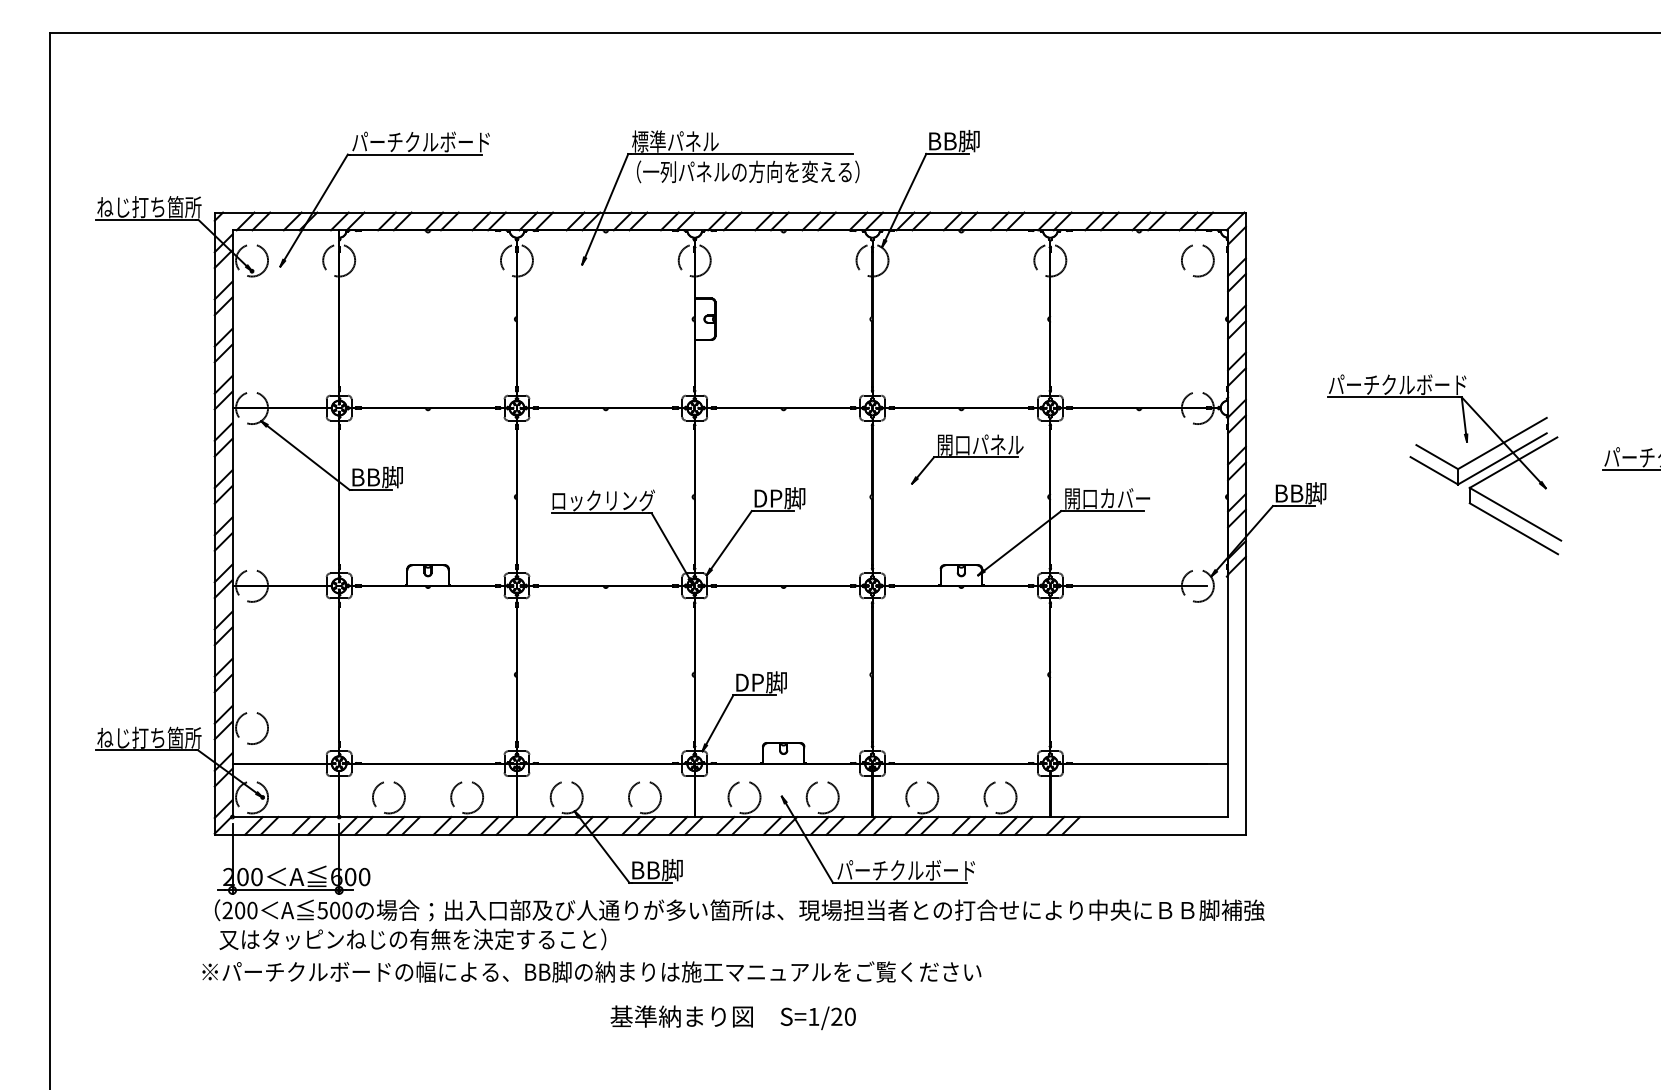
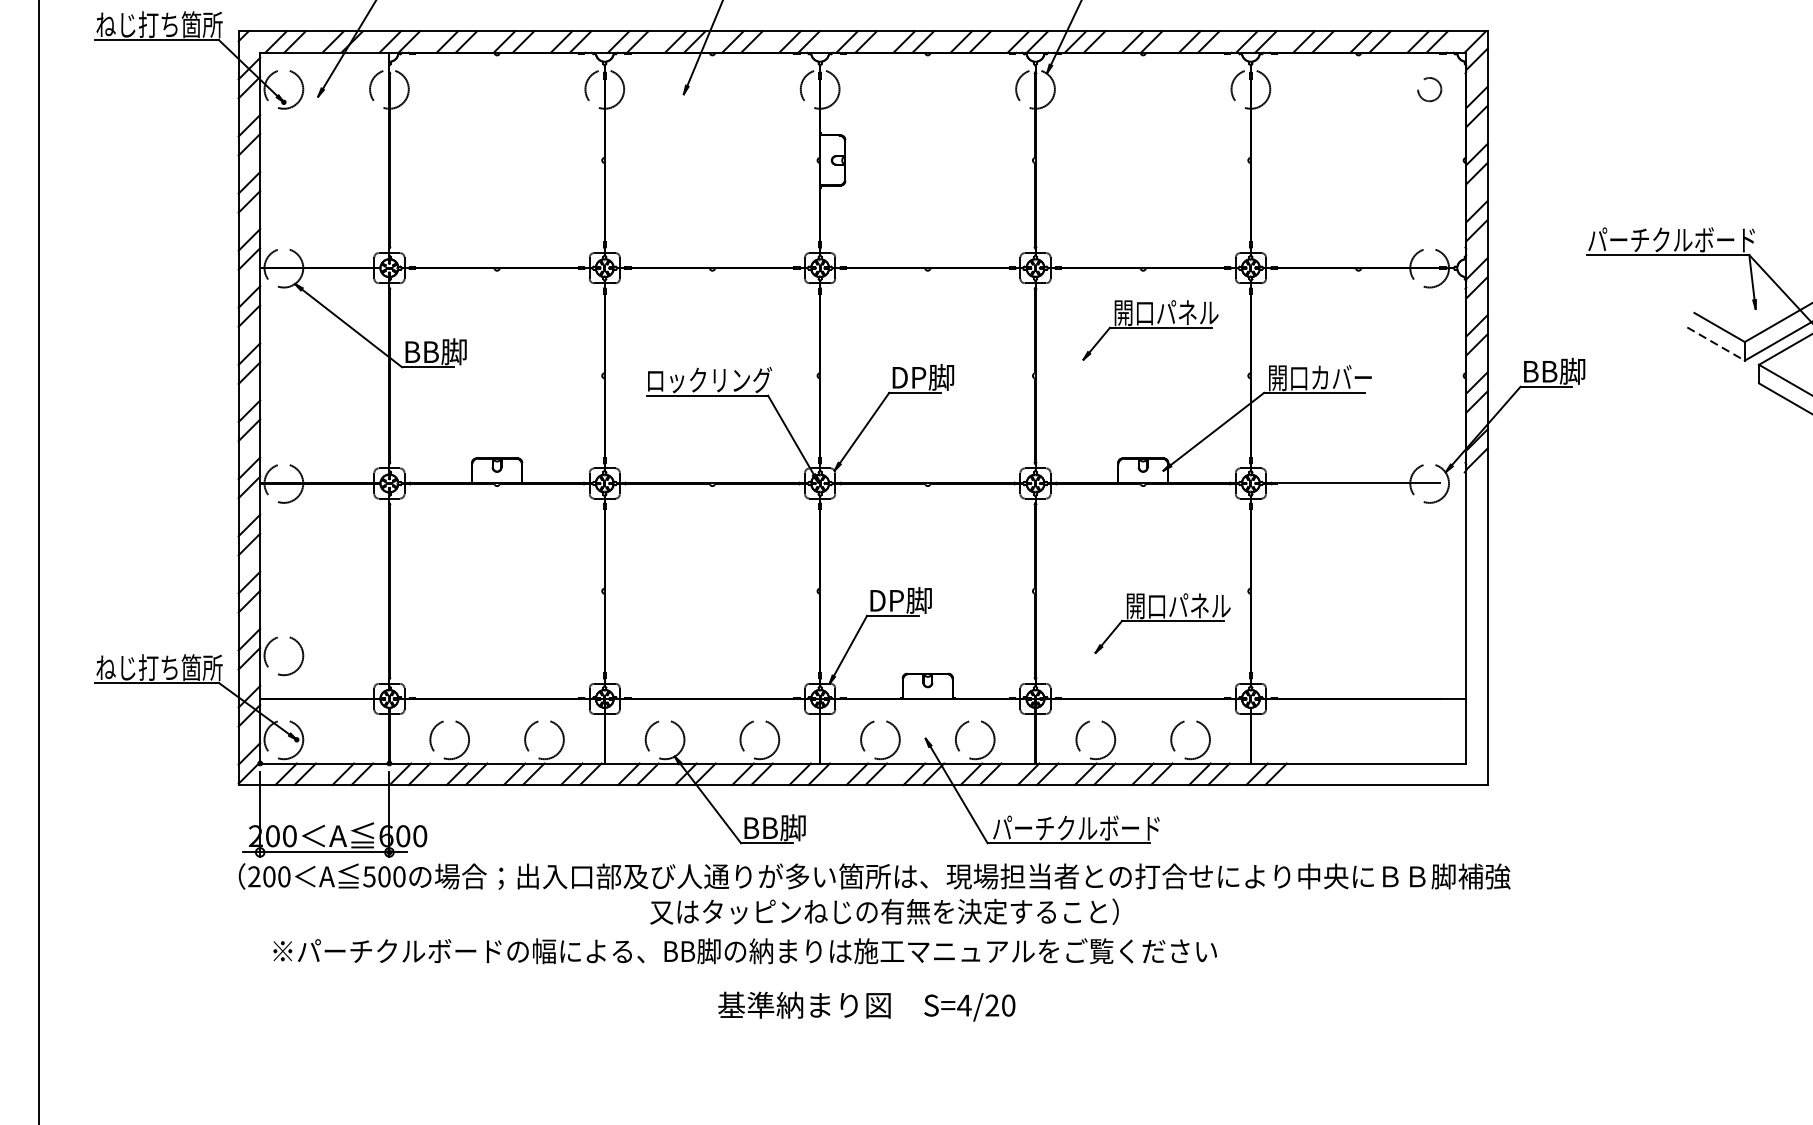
circle: (1197, 260) -> (1429, 89), size x0.6
line: (1434, 471) -> (1716, 344), solid -> dashed
part: (977, 701) -> (1162, 623), added
text: (412, 939) -> (884, 911), moved
text: (591, 971) -> (744, 950), moved
text: (813, 1016) -> (964, 1005), S=1/20 -> S=4/20

